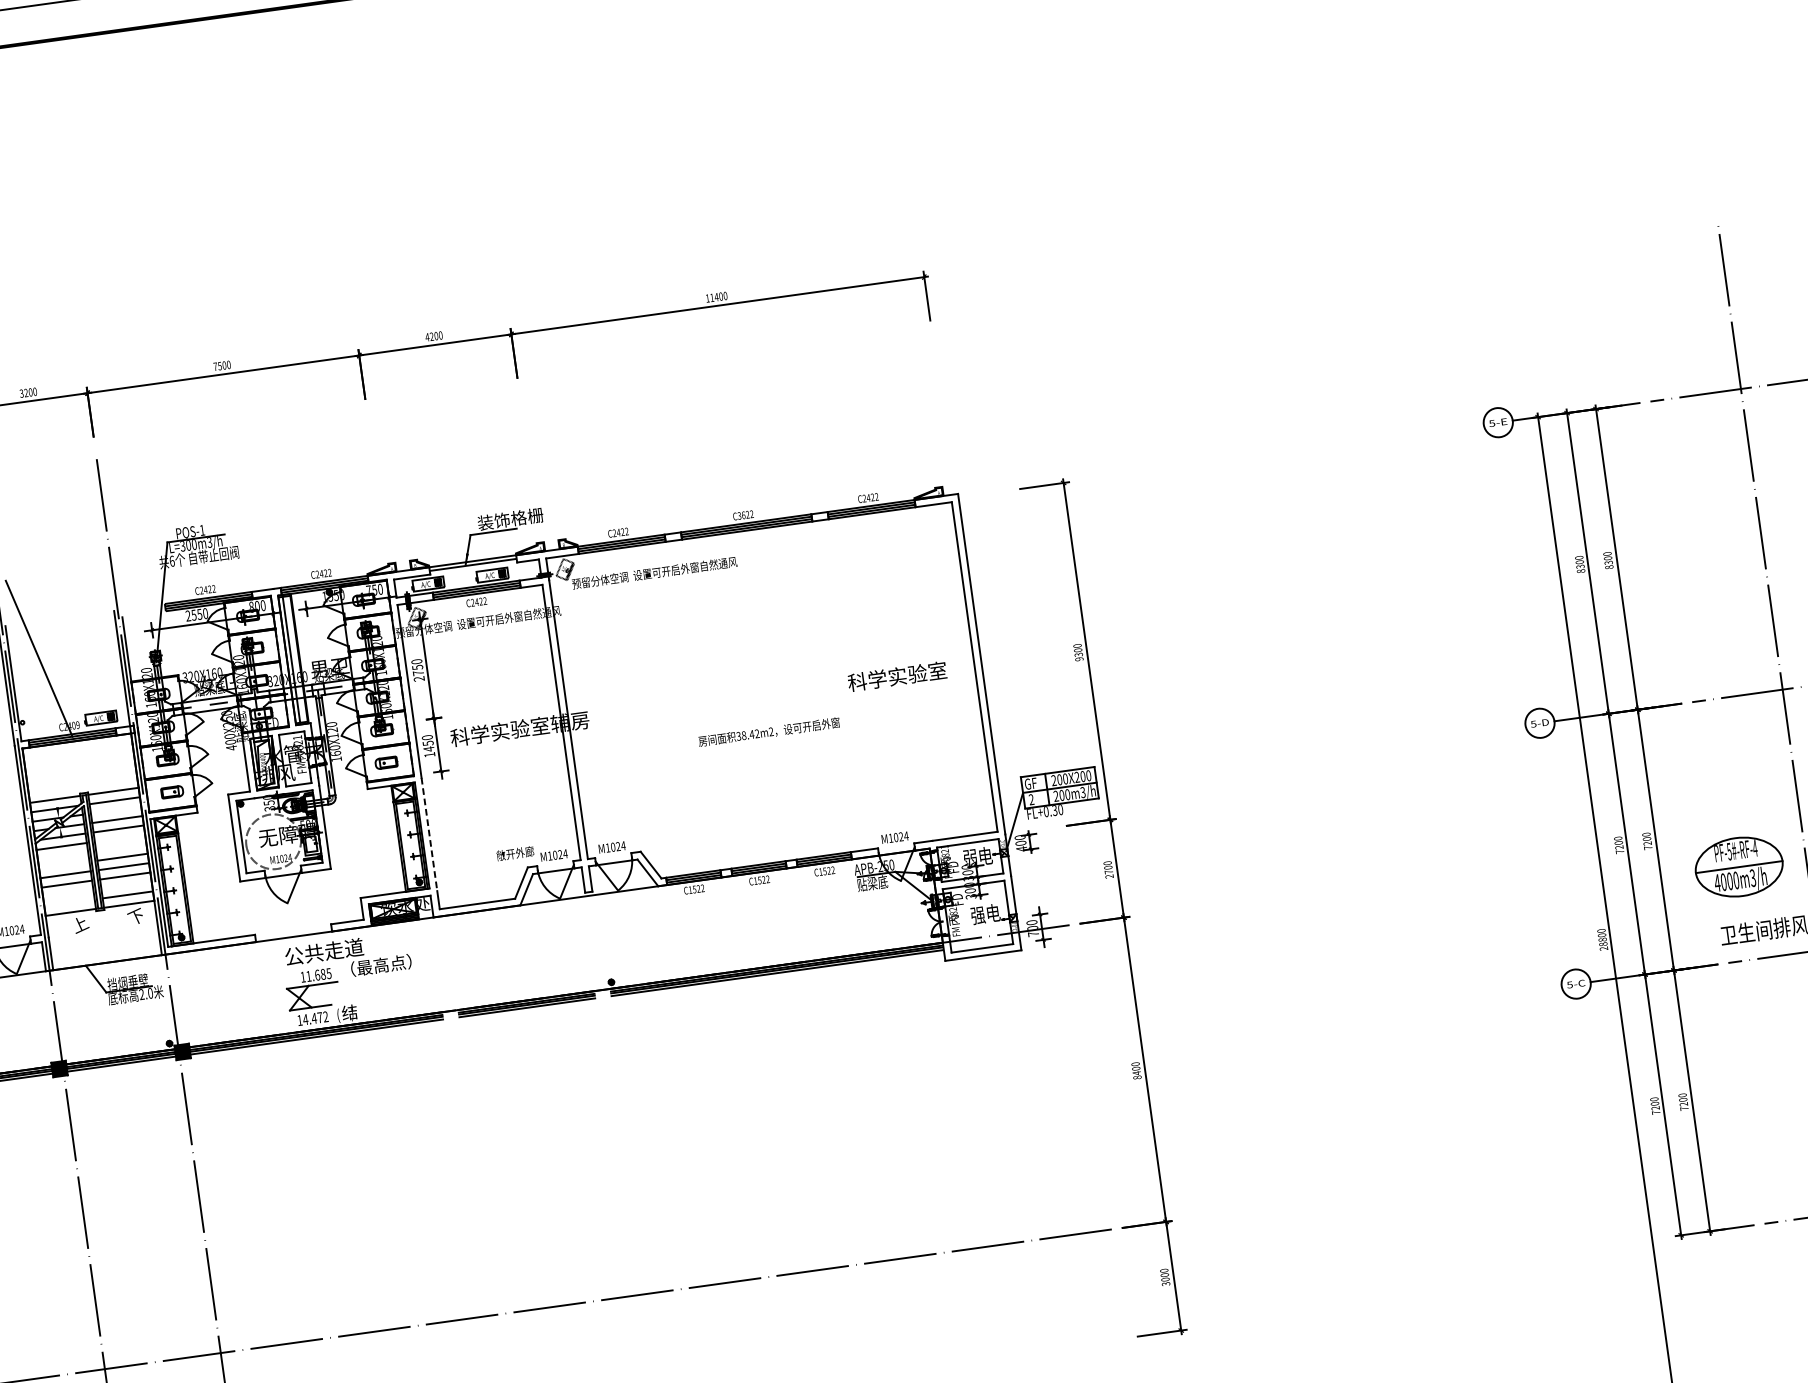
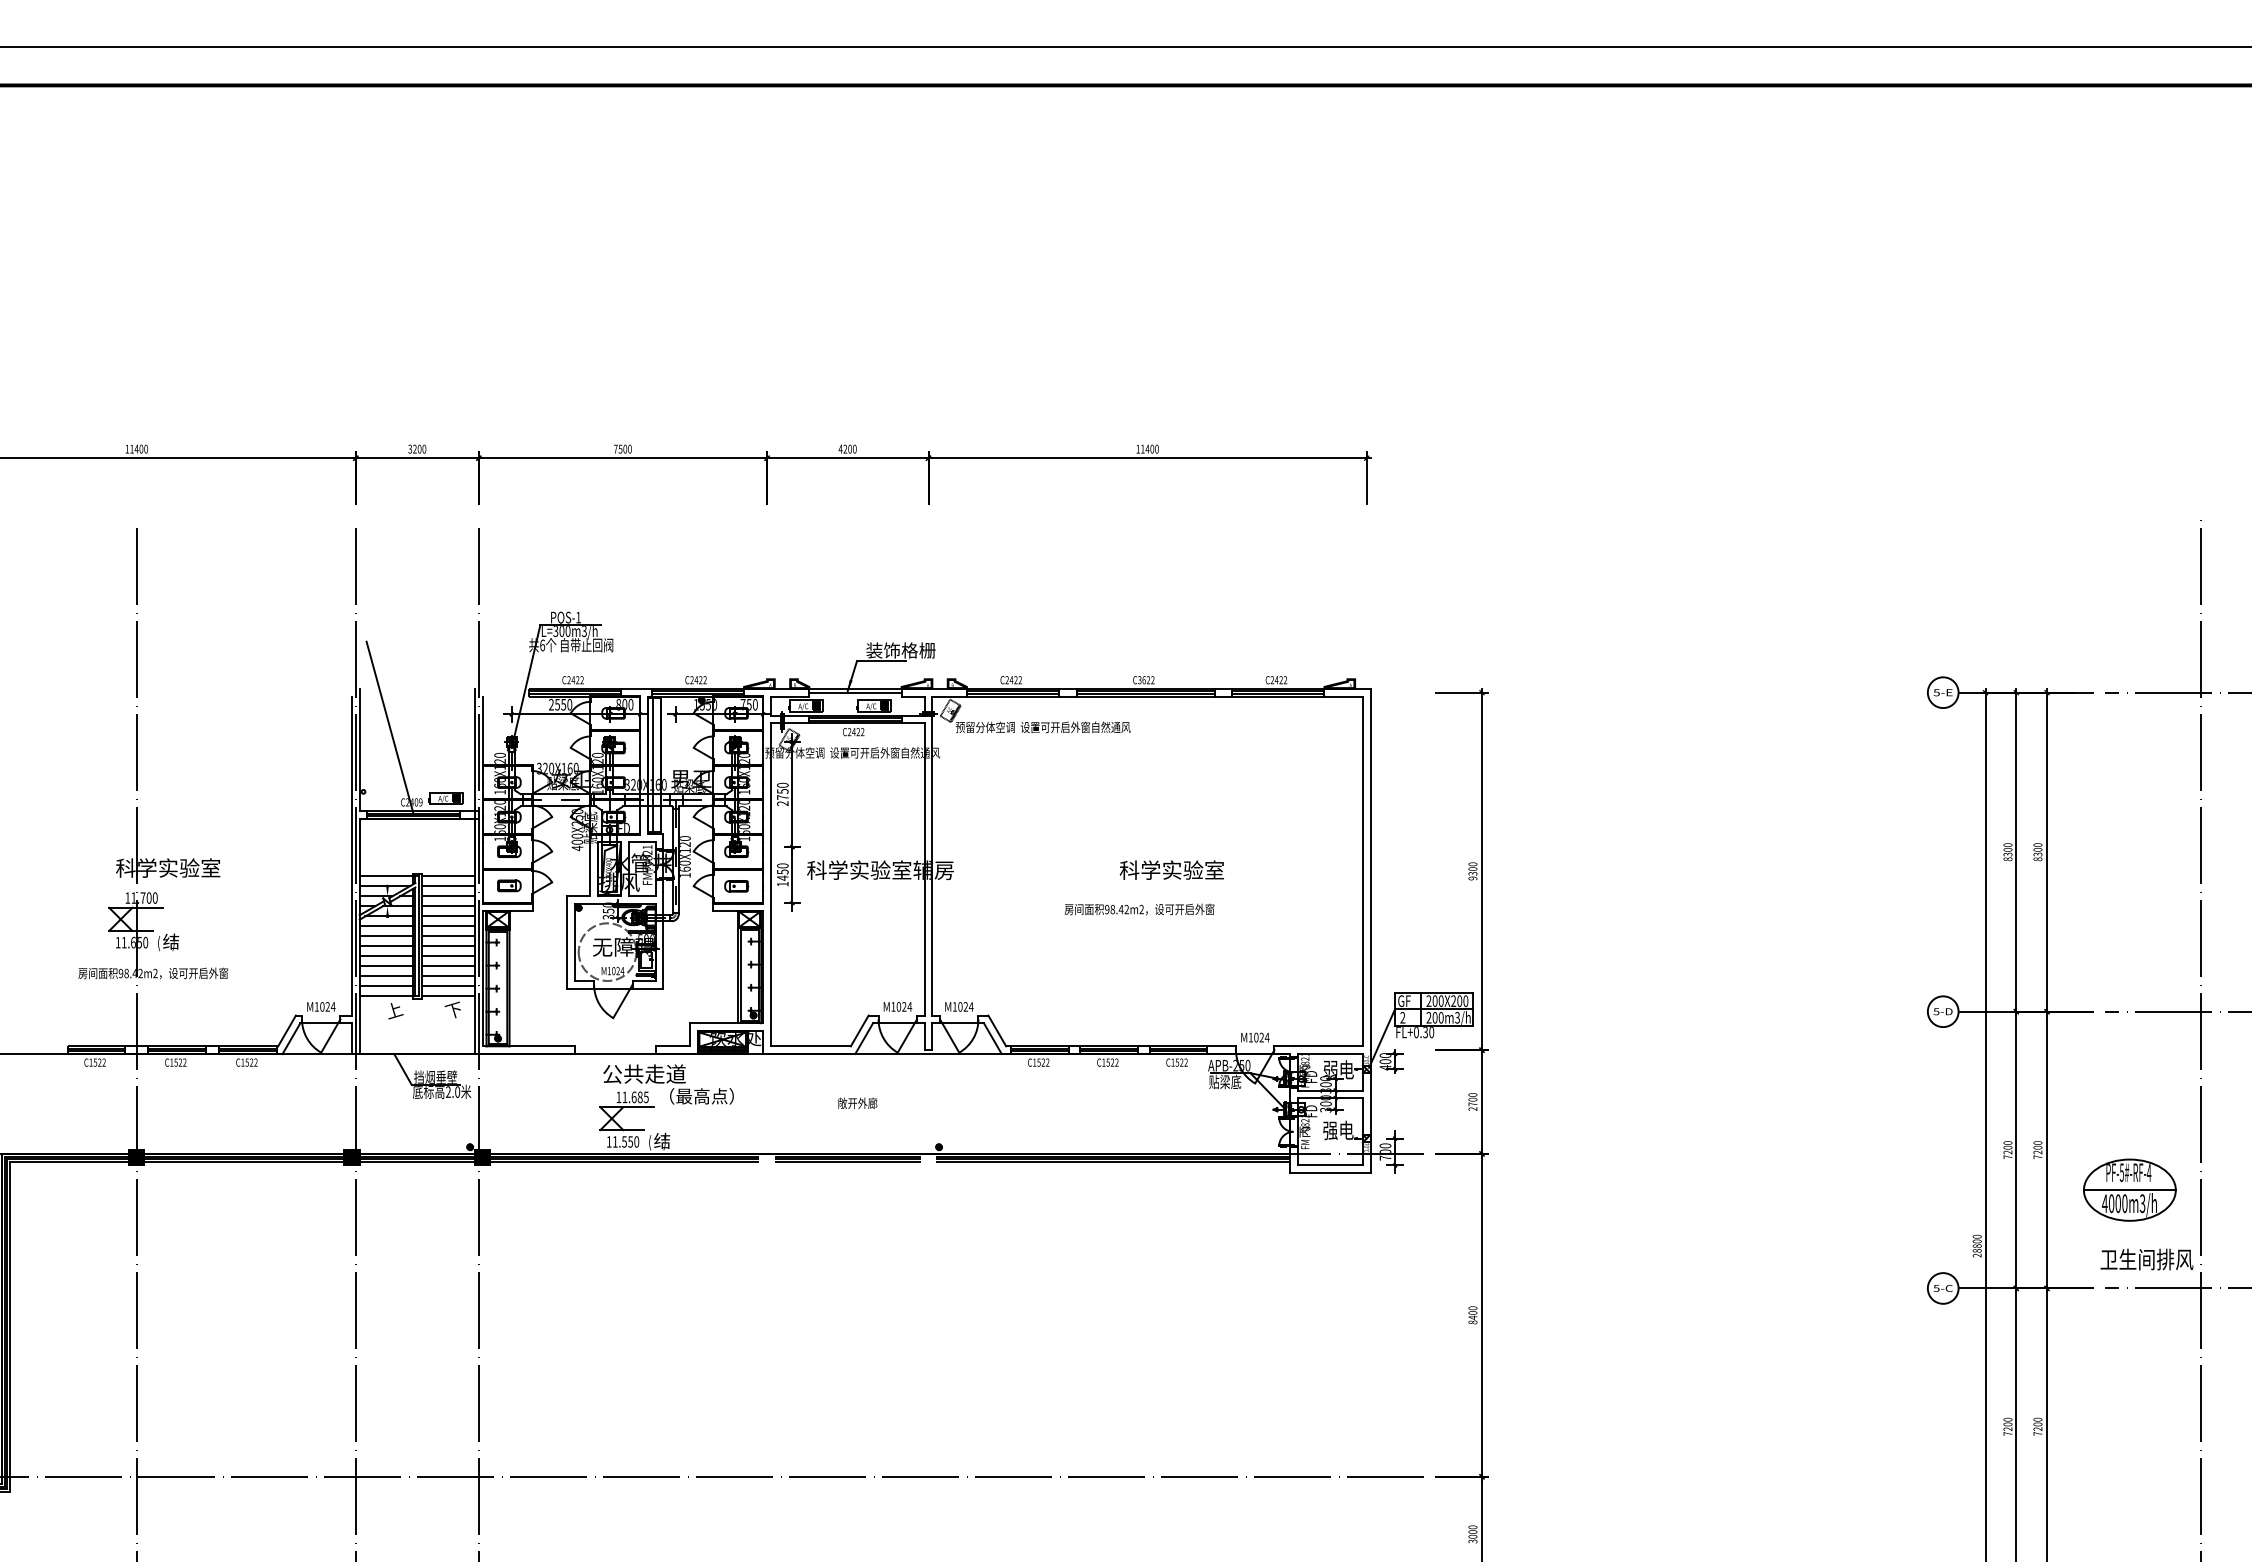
text: (896, 675) -> (1171, 869), moved
text: (739, 736) -> (1107, 909), 38.42m2 -> 98.42m2
line: (115, 810) -> (447, 896), added
line: (429, 834) -> (770, 967), dashed -> solid
line: (119, 838) -> (447, 926), added
line: (120, 848) -> (447, 936), added
text: (515, 852) -> (857, 1102), moved
line: (63, 855) -> (386, 936), added
line: (64, 865) -> (386, 946), added
line: (125, 885) -> (447, 976), added
line: (68, 893) -> (386, 976), added
line: (69, 903) -> (386, 986), added
text: (315, 1017) -> (625, 1141), 14.472 -> 11.550

